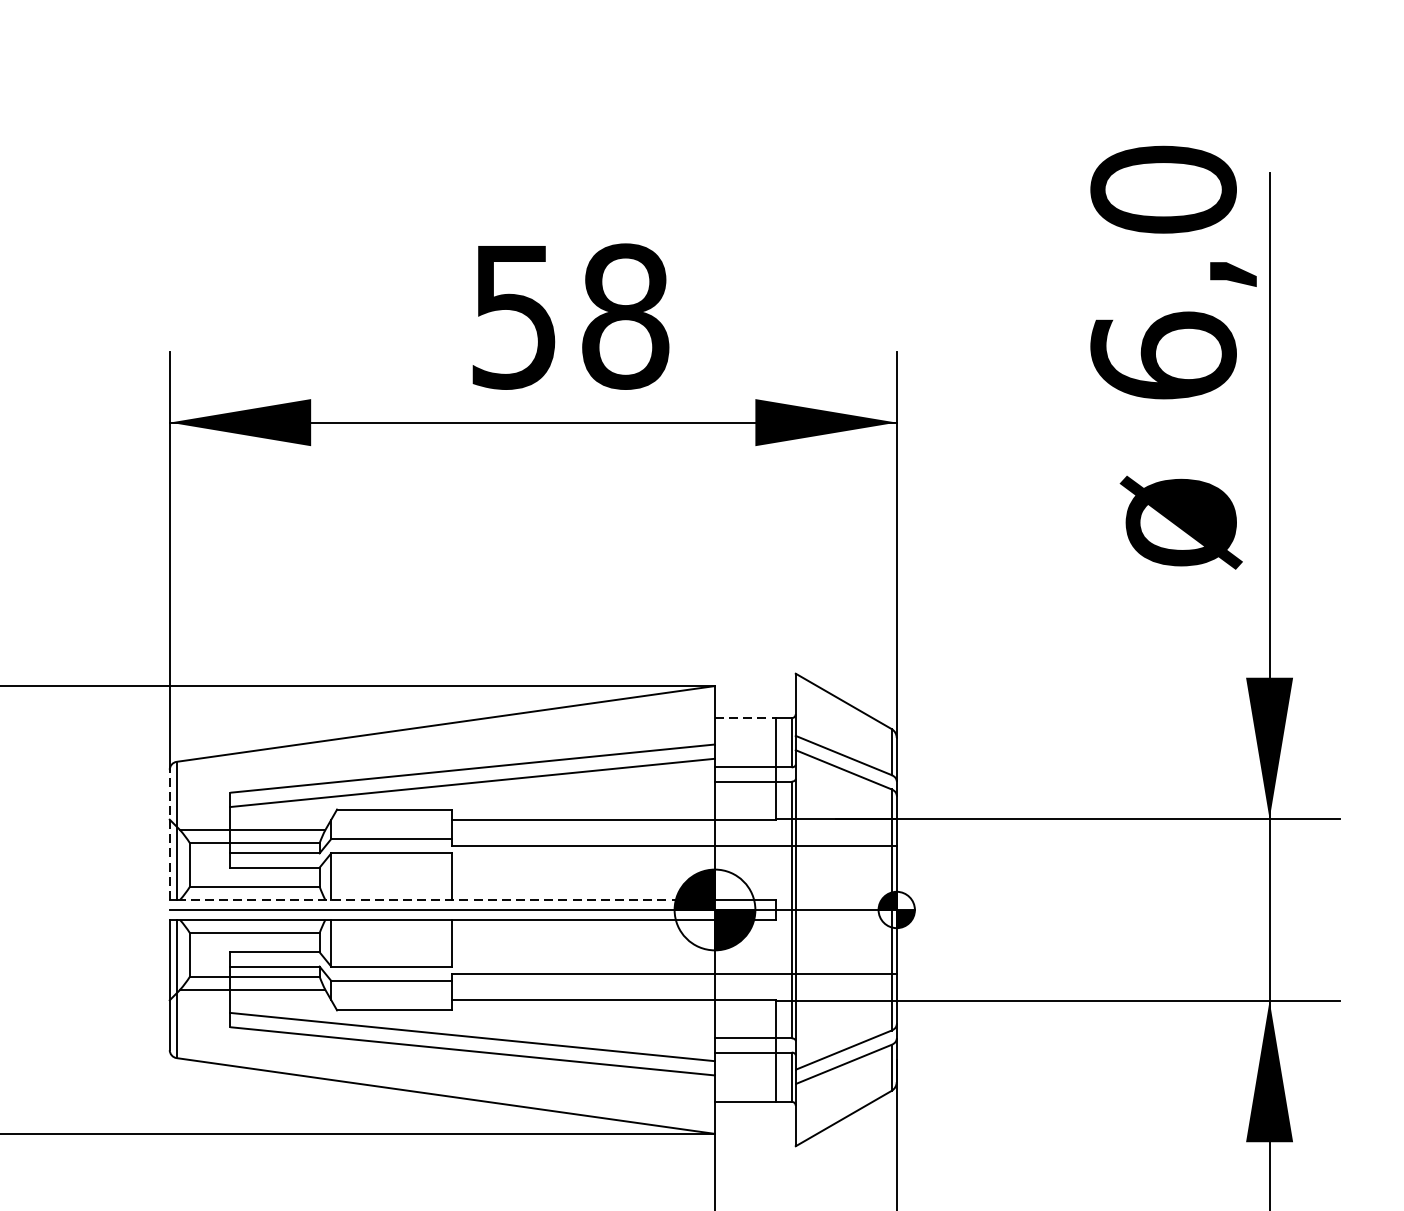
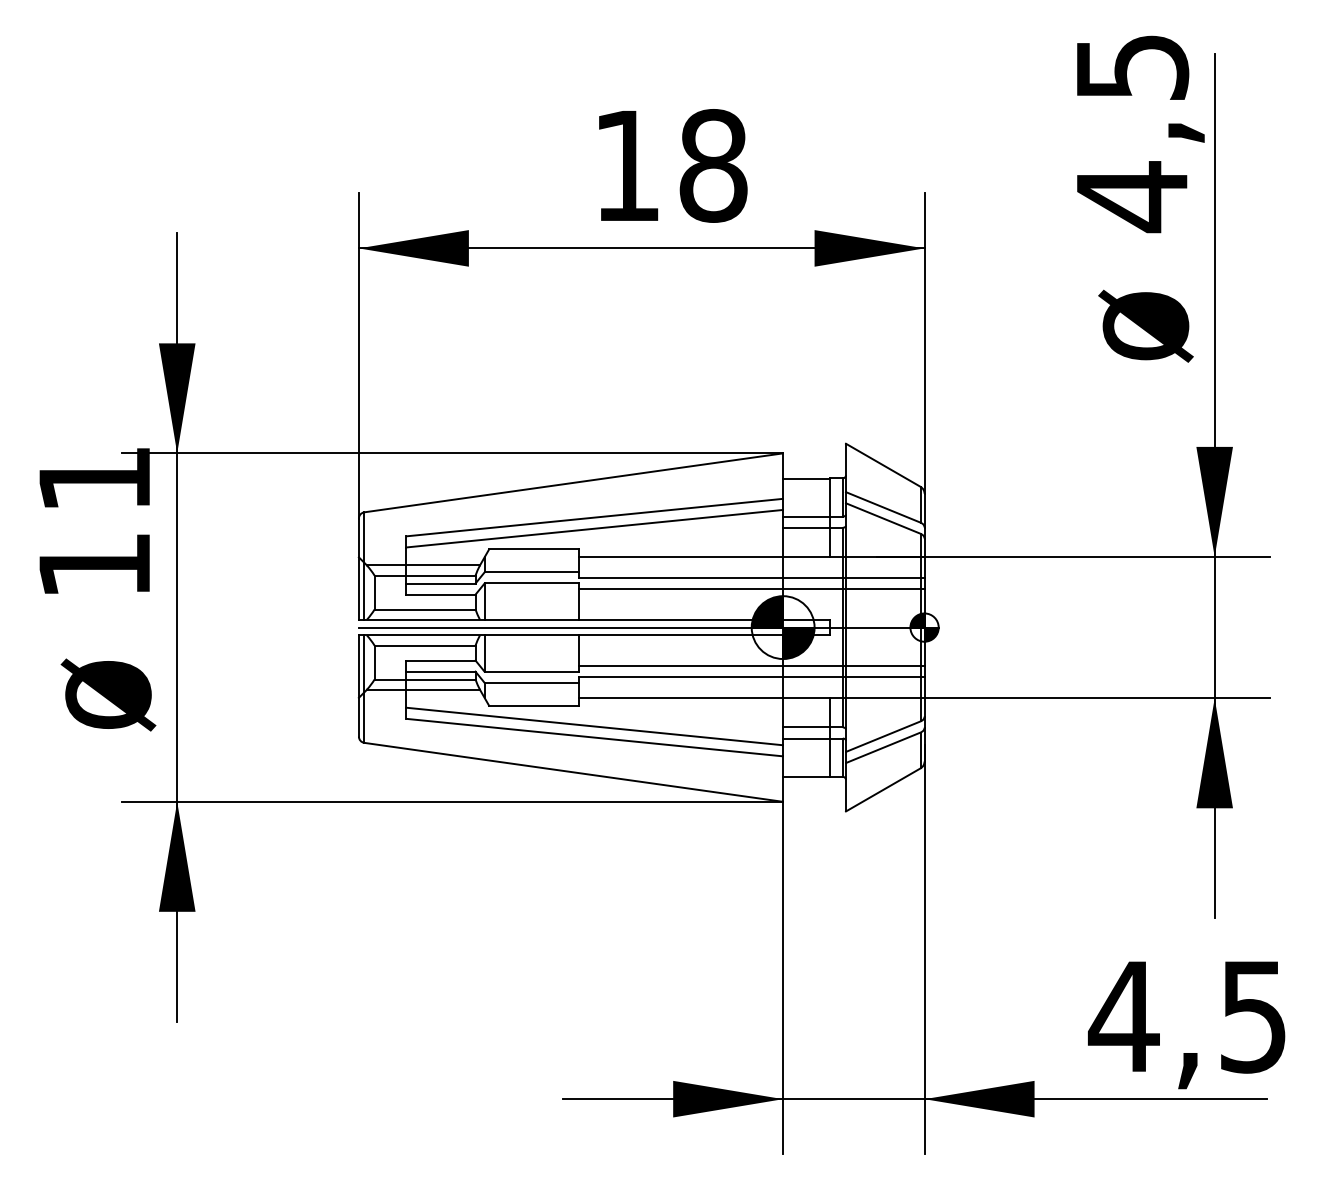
text: (1163, 274) -> (1132, 133), 6,0 -> 4,5
text: (513, 317) -> (626, 166), 58 -> 18
line: (745, 718) -> (806, 478), dashed -> solid
line: (169, 835) -> (358, 569), dashed -> solid
line: (674, 861) -> (751, 589), added
line: (446, 899) -> (574, 619), dashed -> solid
line: (674, 959) -> (751, 666), added

